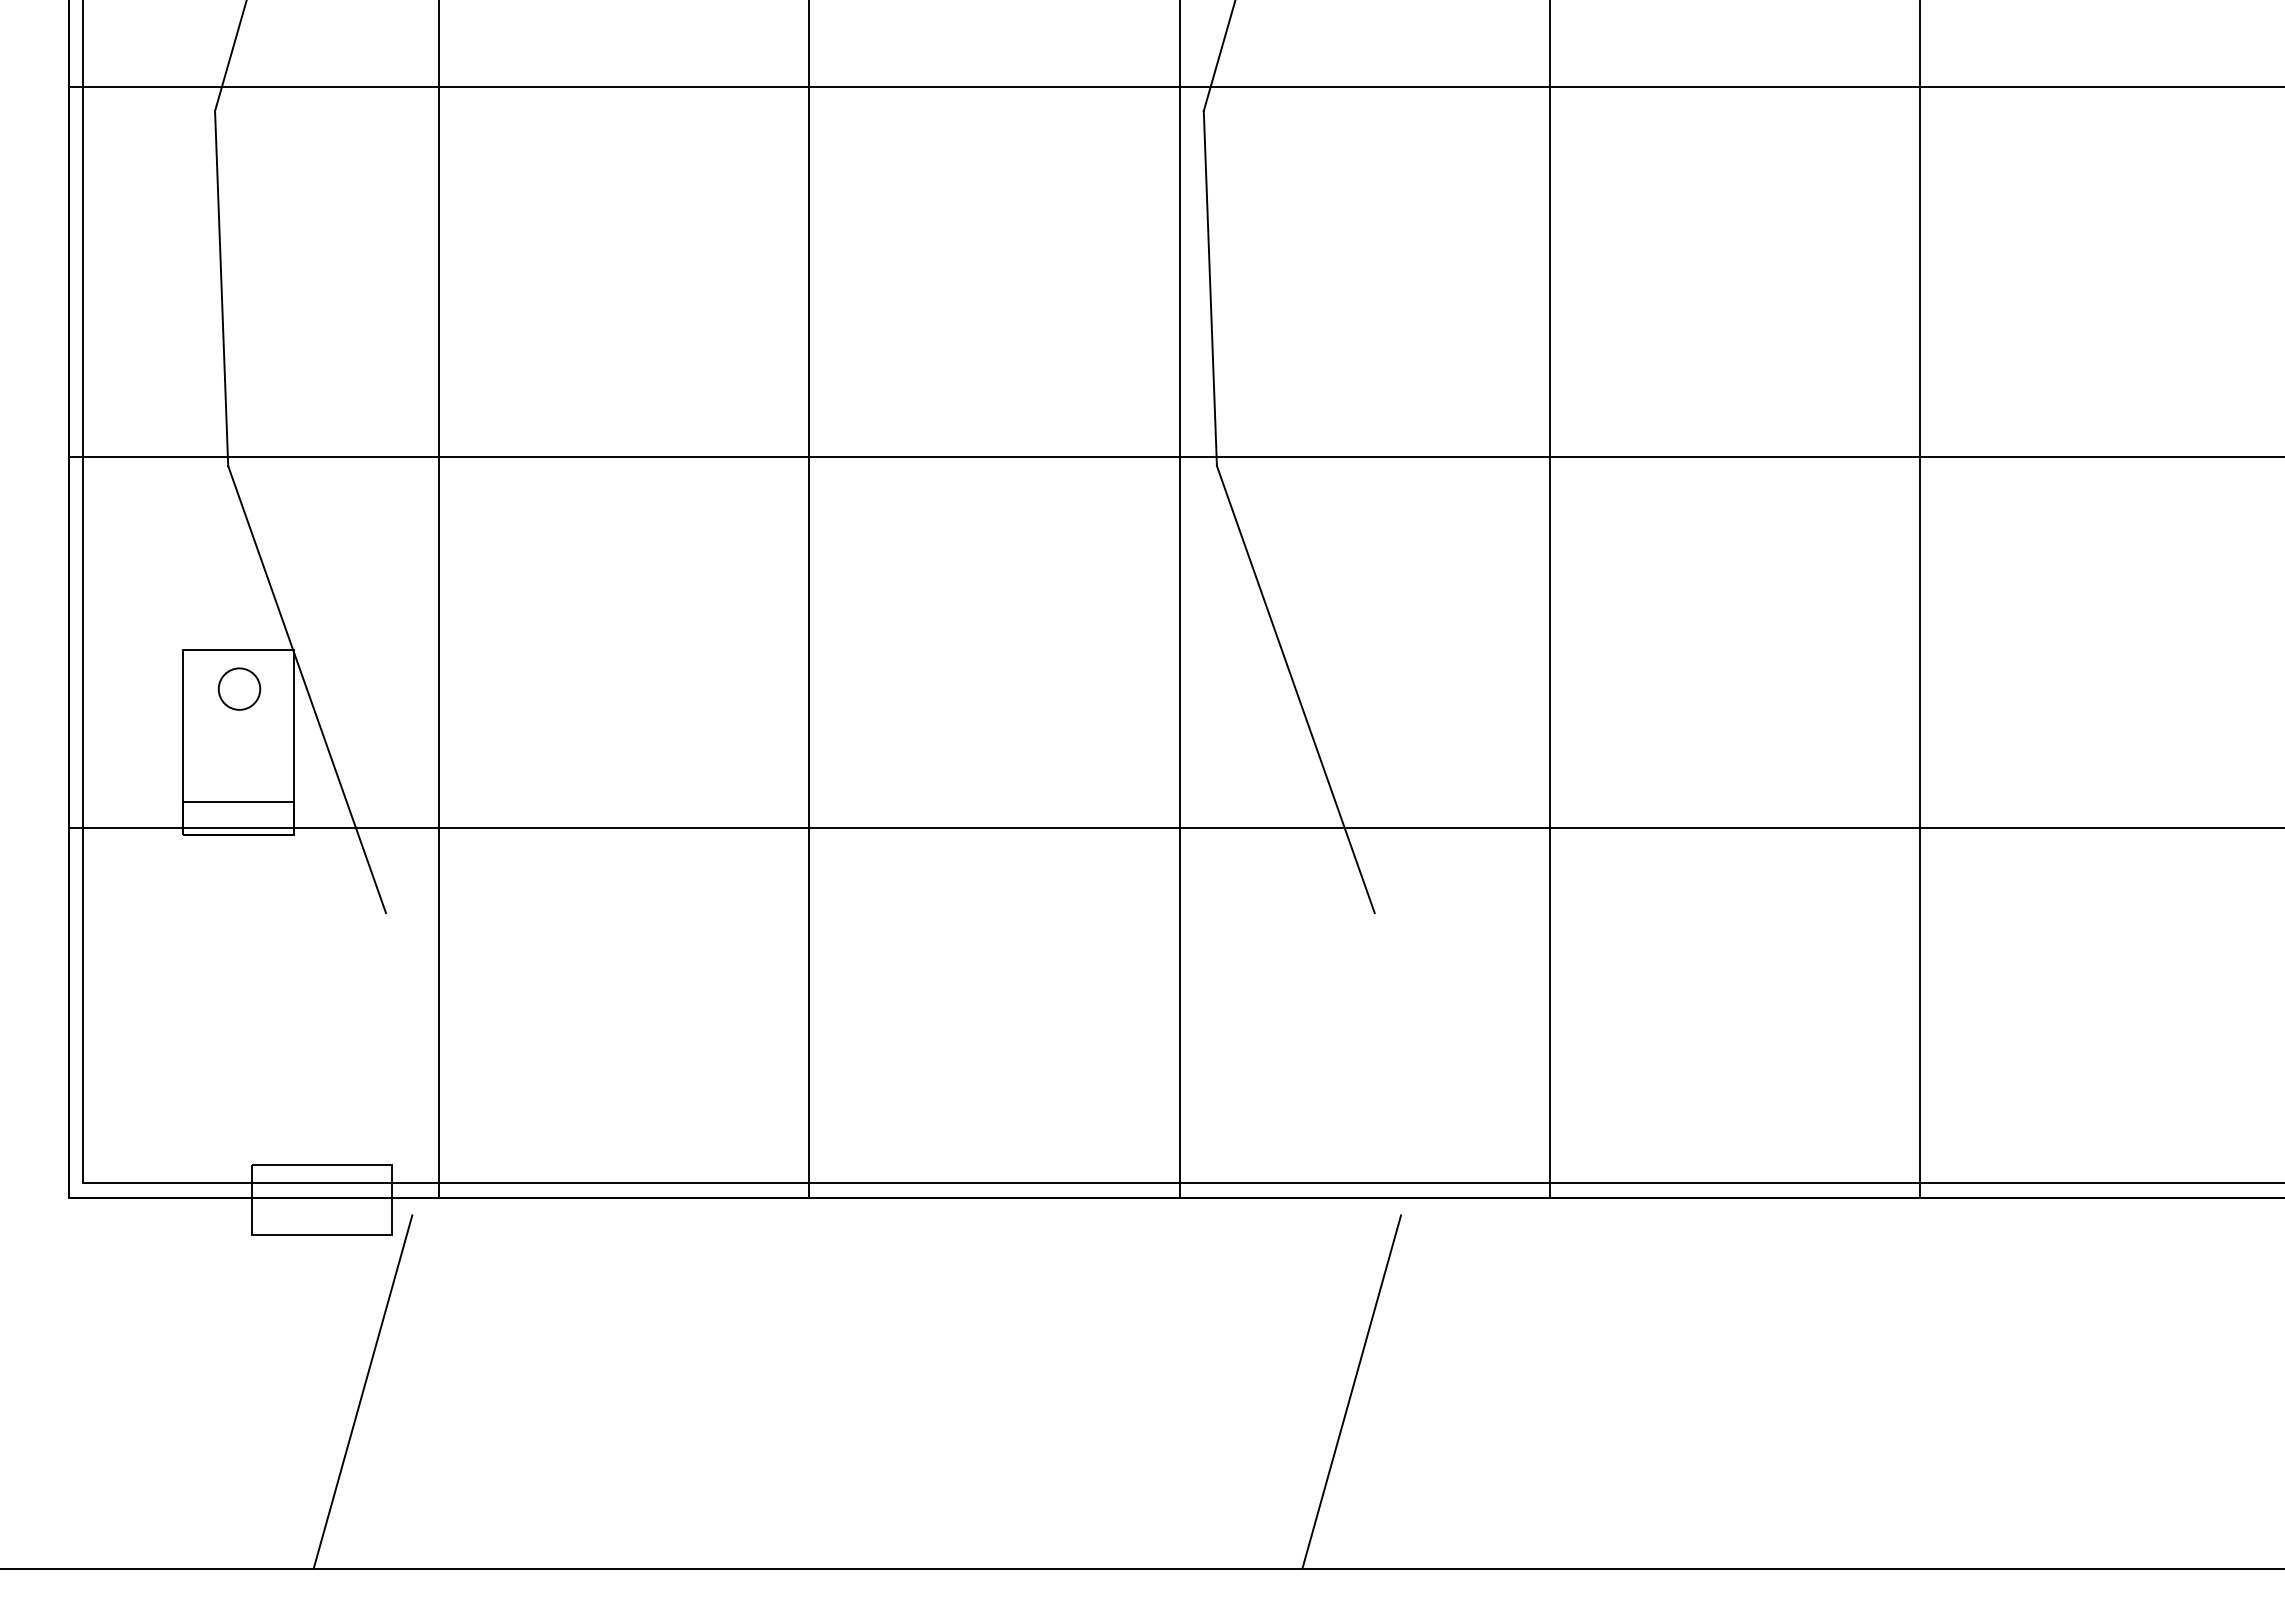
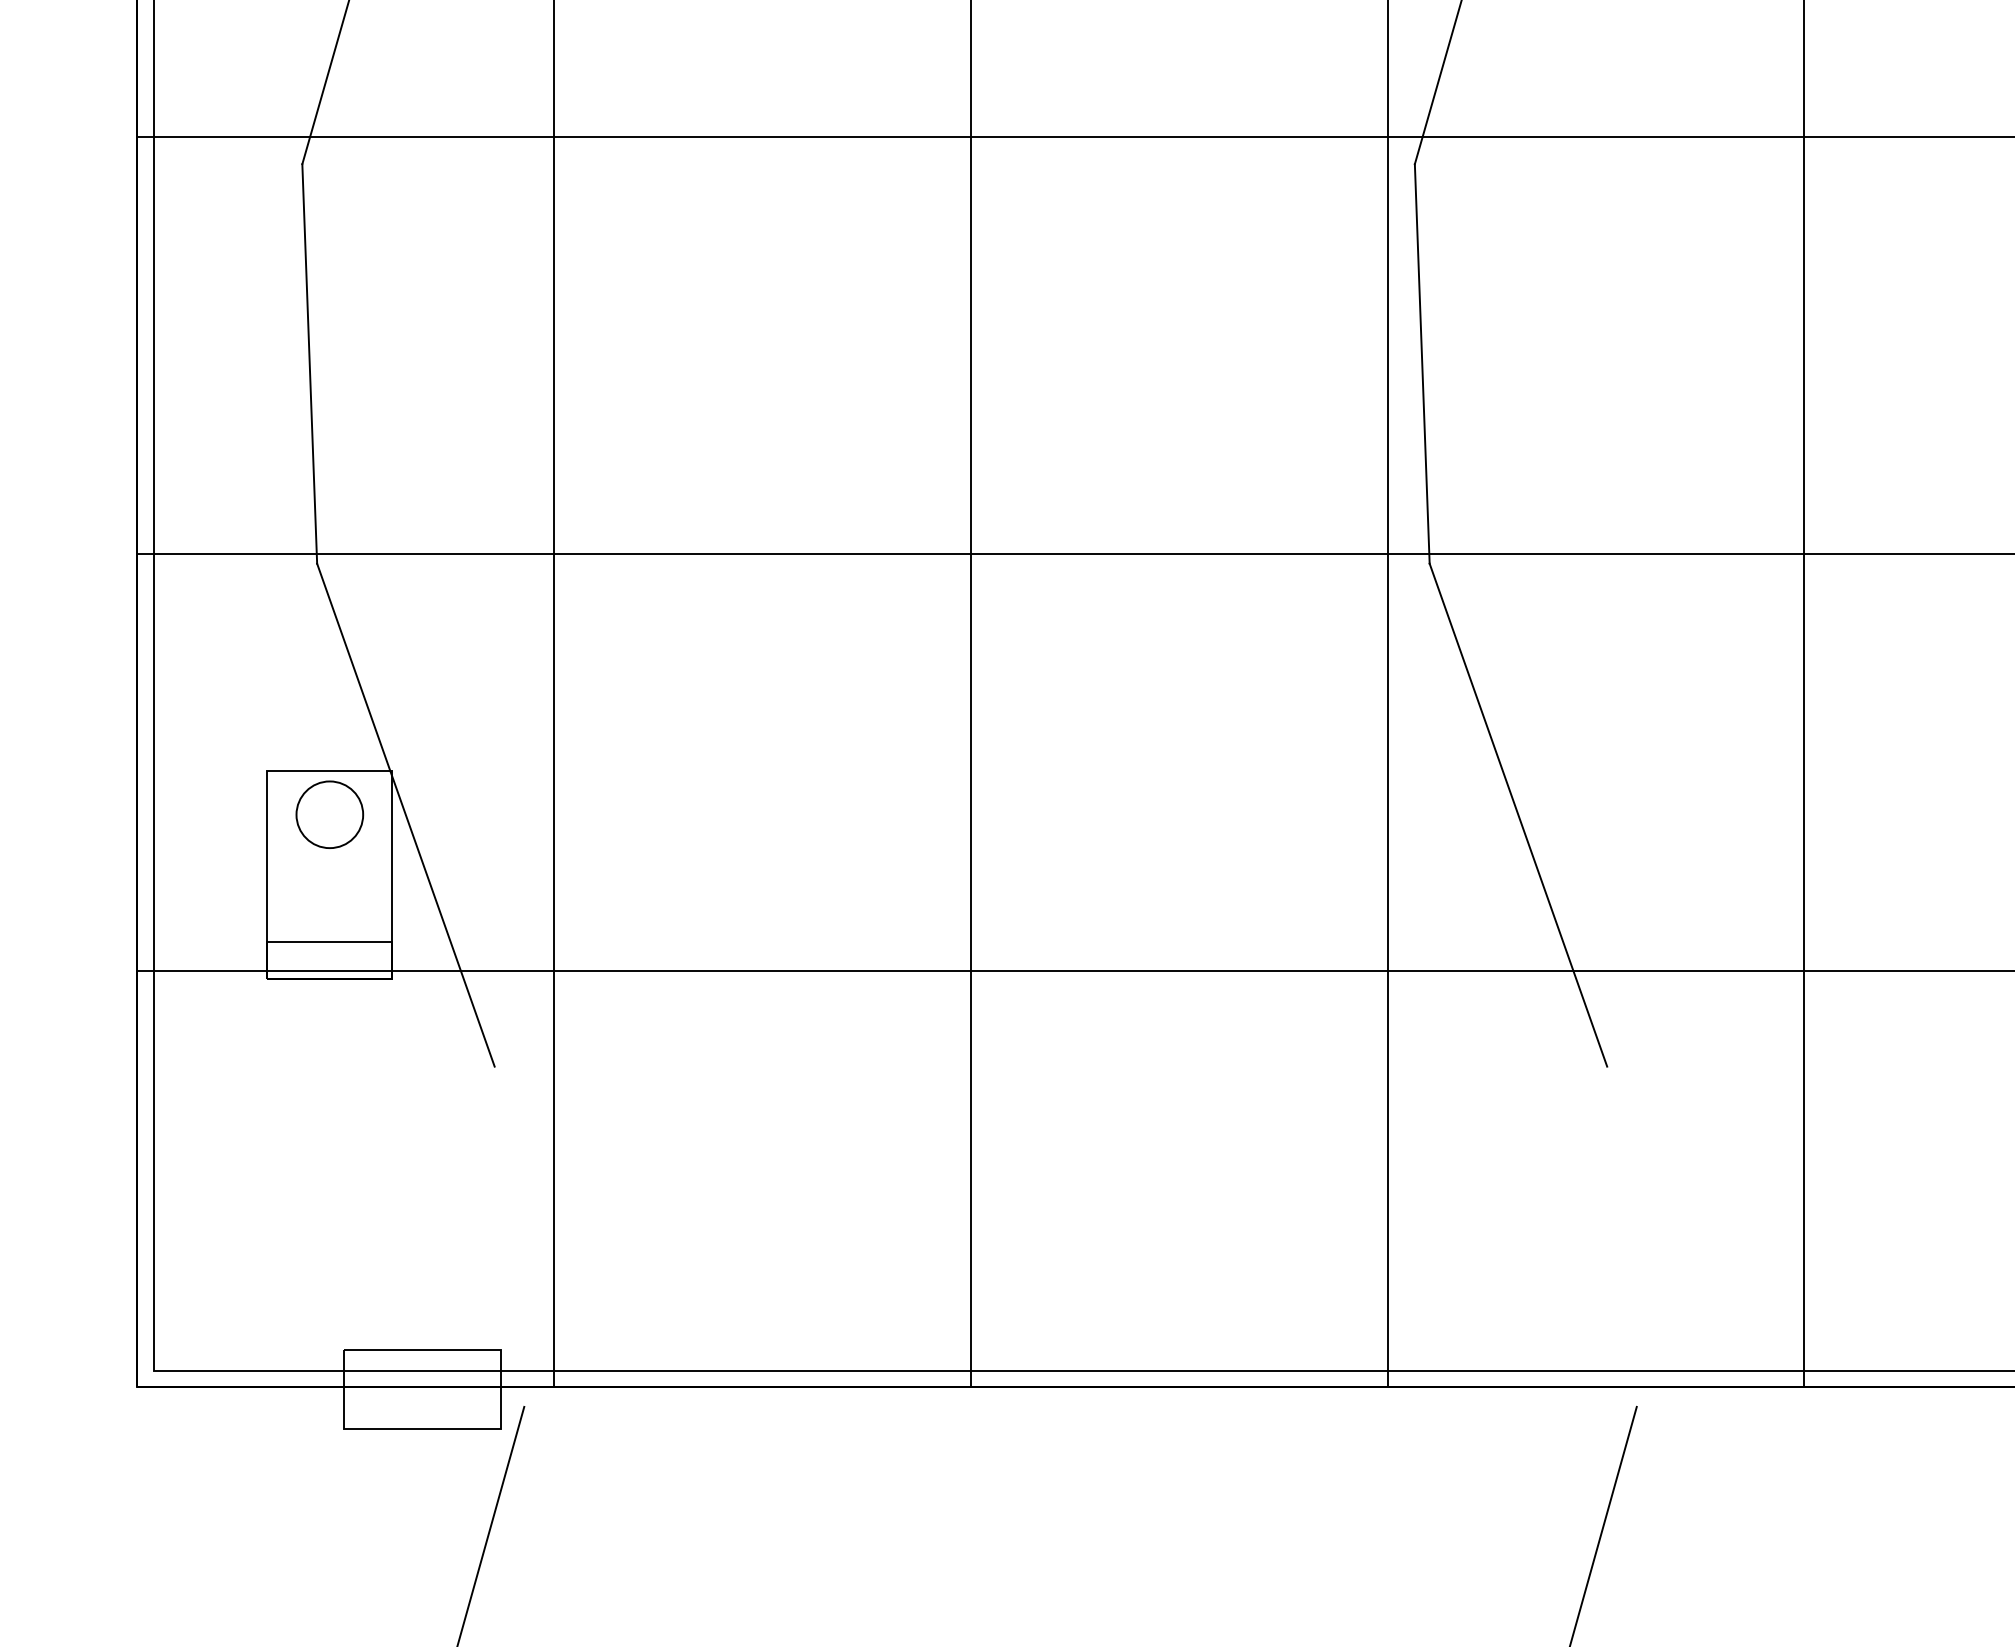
circle: (239, 688) -> (329, 813), size x1.43

